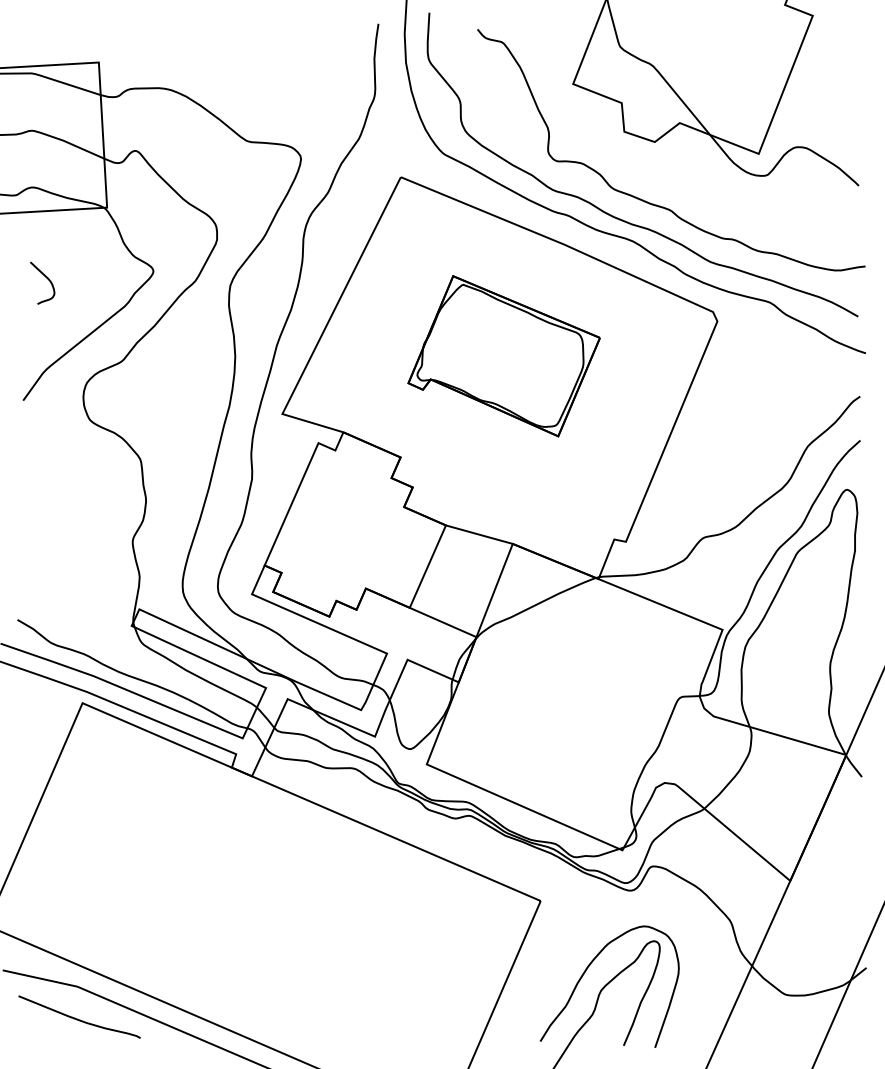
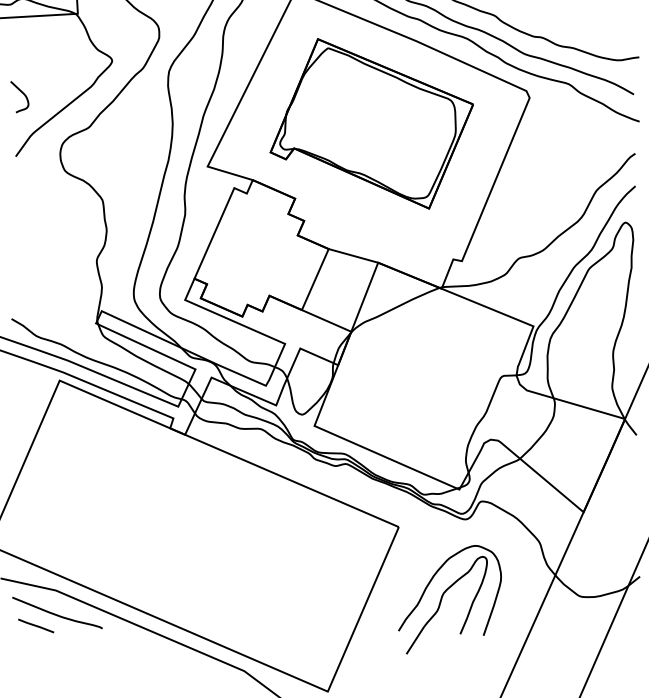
curve: (46, 278) -> (22, 93), moved
part: (503, 355) -> (371, 123), size x1.43
line: (50, 1034) -> (35, 625), added

